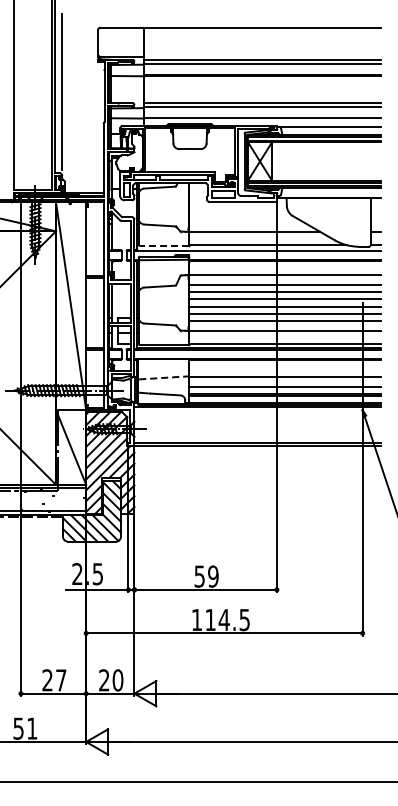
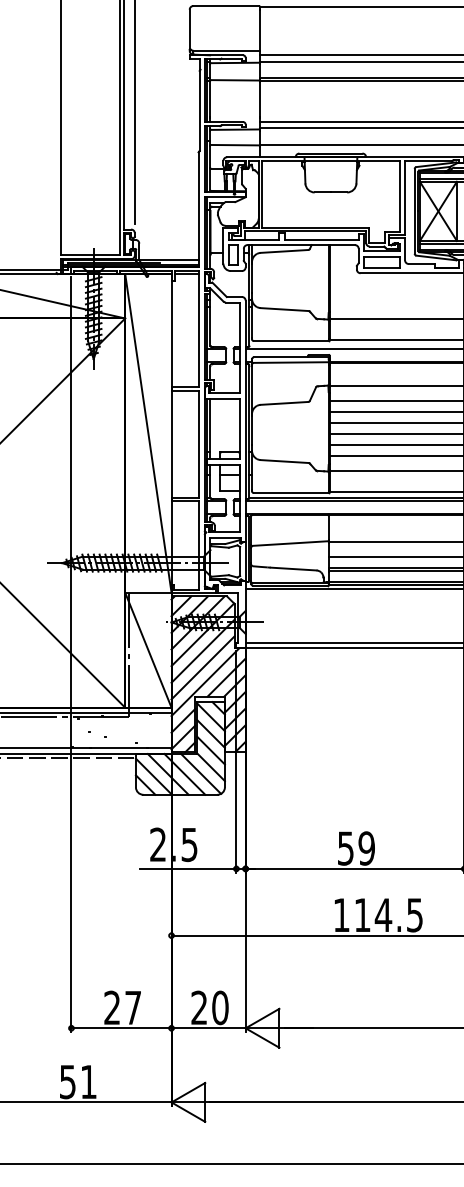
line: (163, 246) -> (290, 341), dashed -> solid
line: (164, 377) -> (291, 542), dashed -> solid

